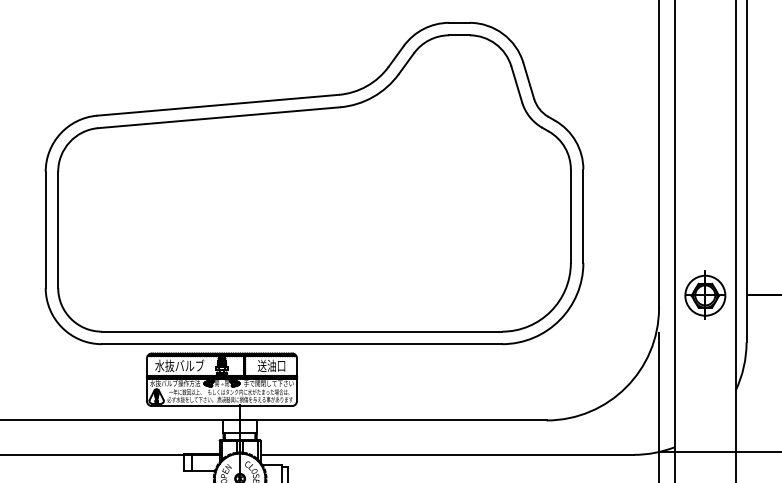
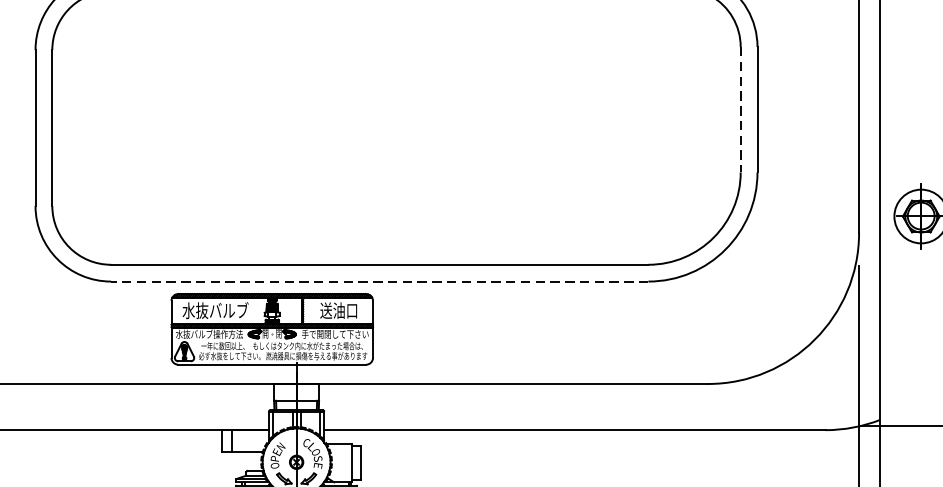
line: (570, 216) -> (740, 110), solid -> dashed
line: (301, 344) -> (379, 281), solid -> dashed

